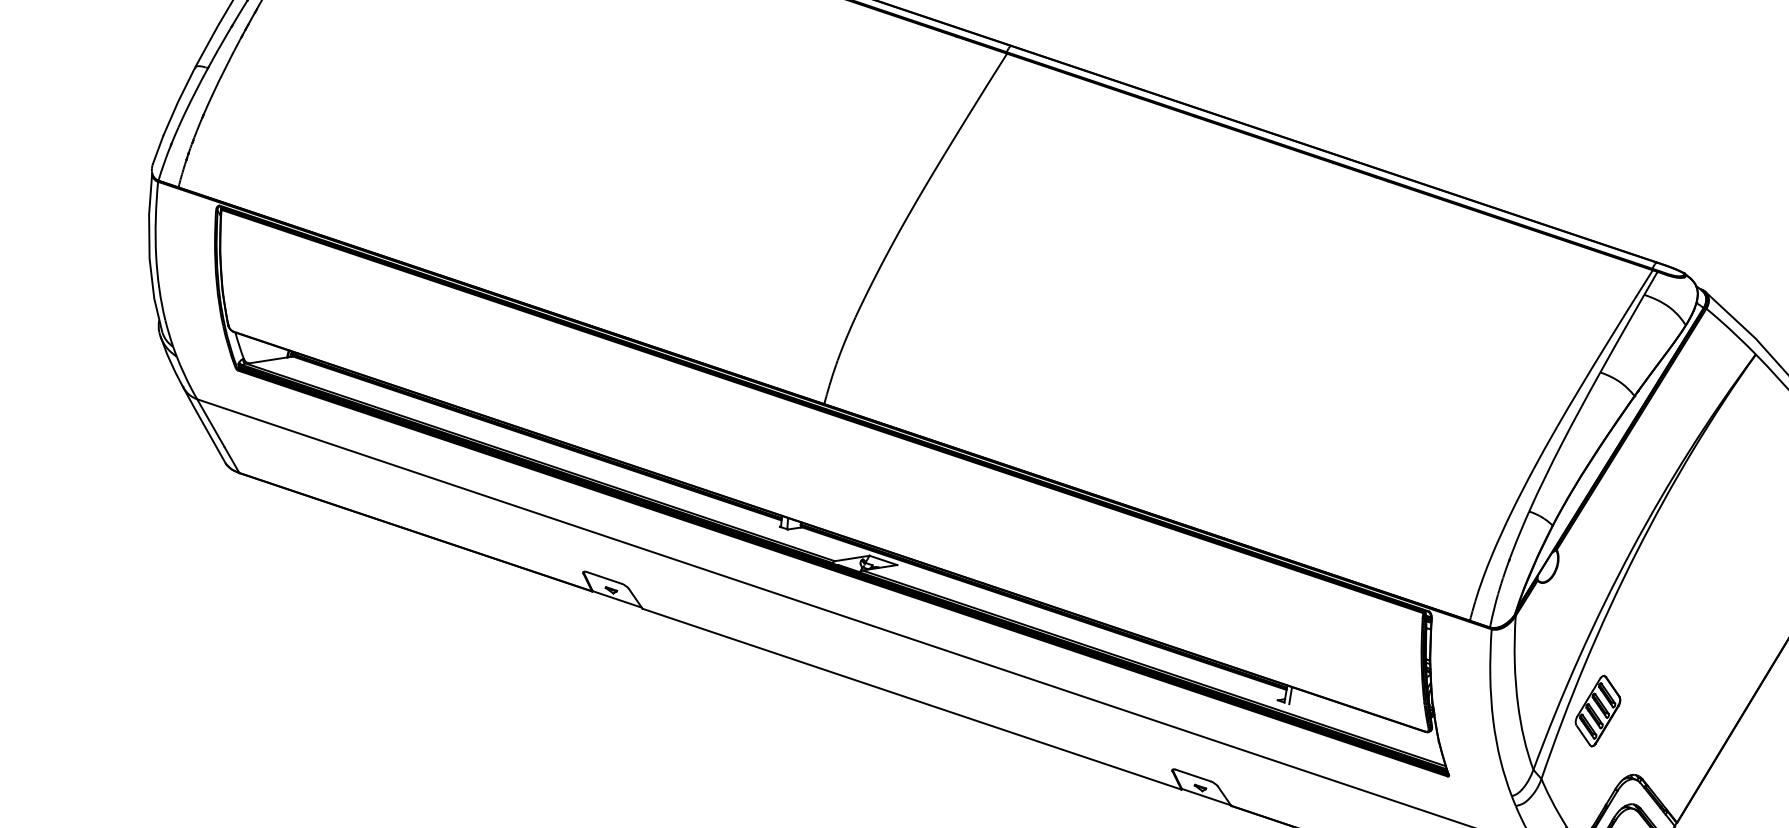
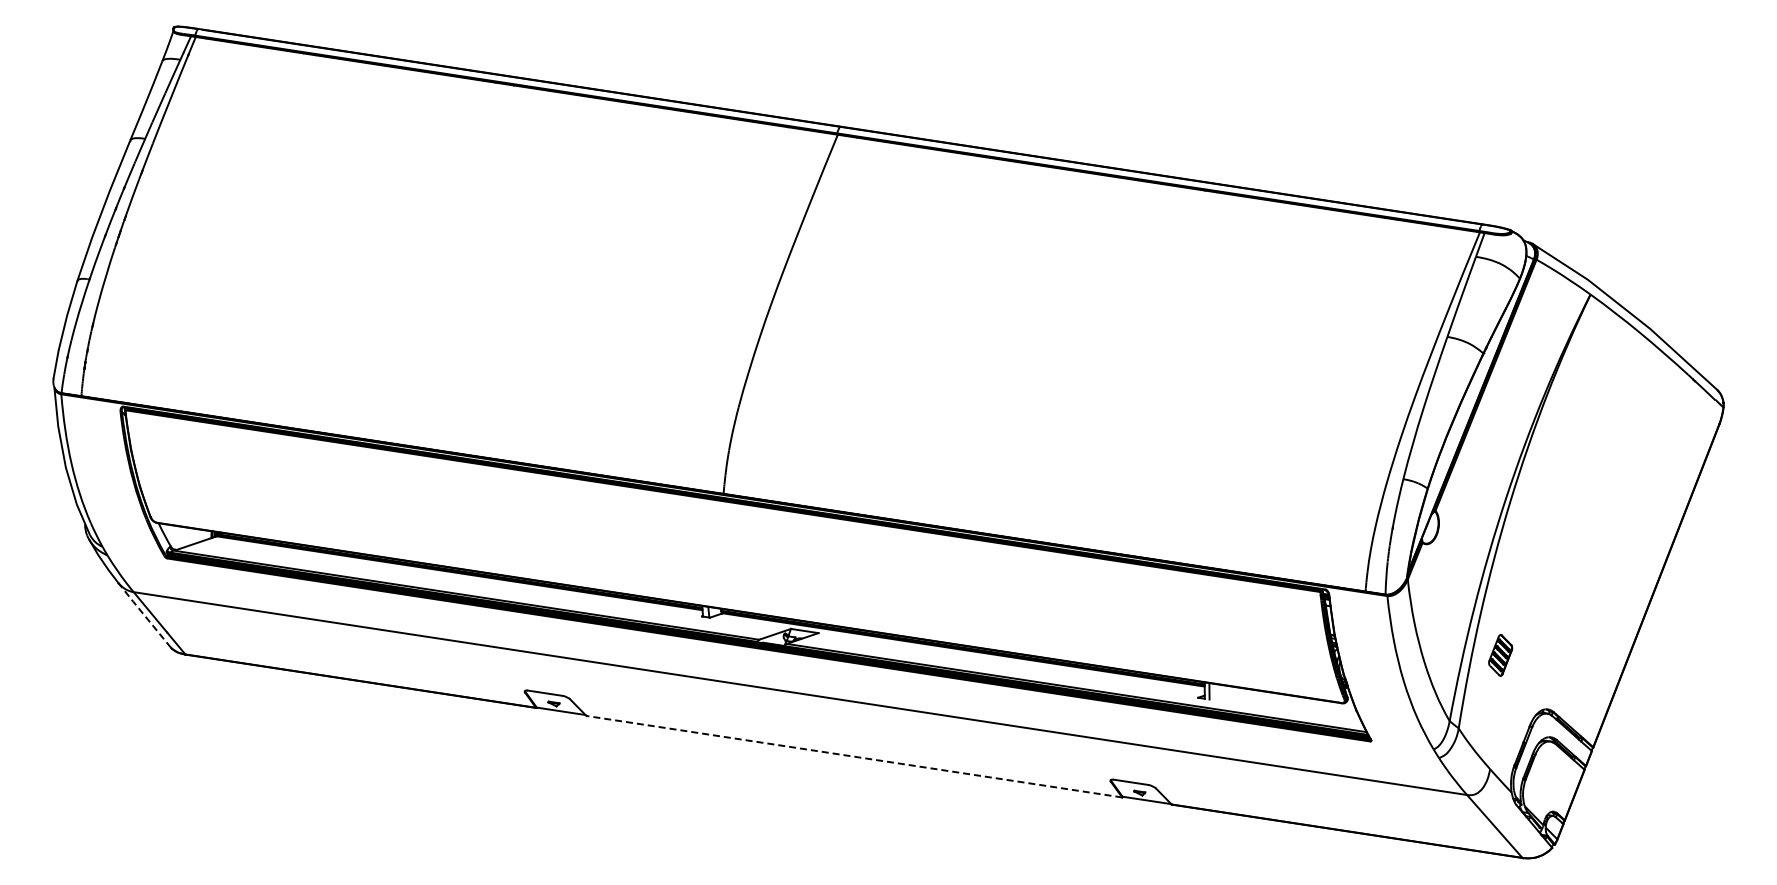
line: (203, 424) -> (143, 614), solid -> dashed
line: (911, 698) -> (853, 756), solid -> dashed
part: (1597, 711) -> (1500, 655), size x0.6

